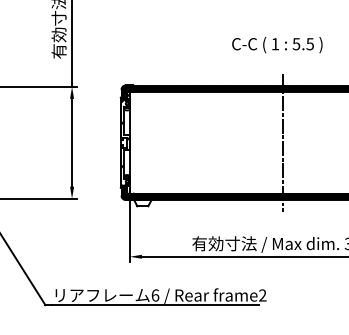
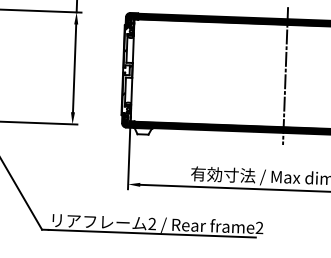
text: (155, 295) -> (152, 224), 6 -> 2

